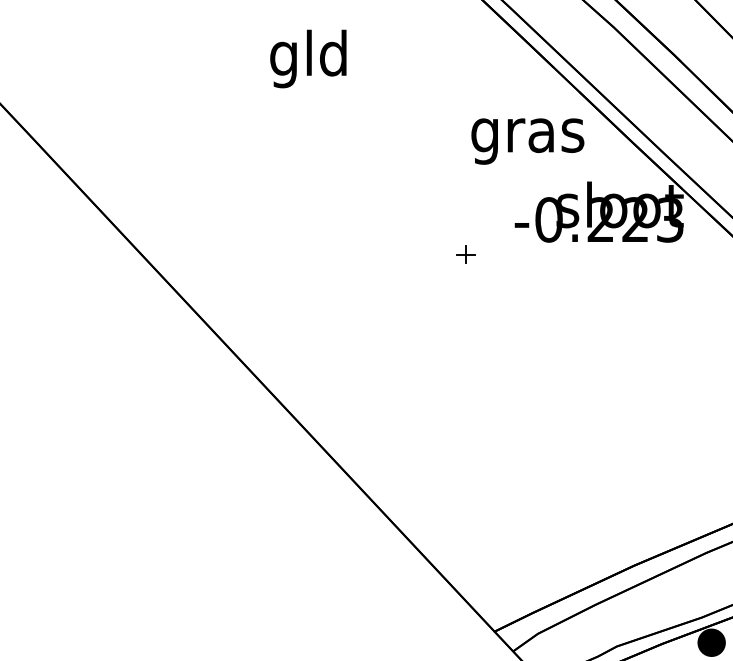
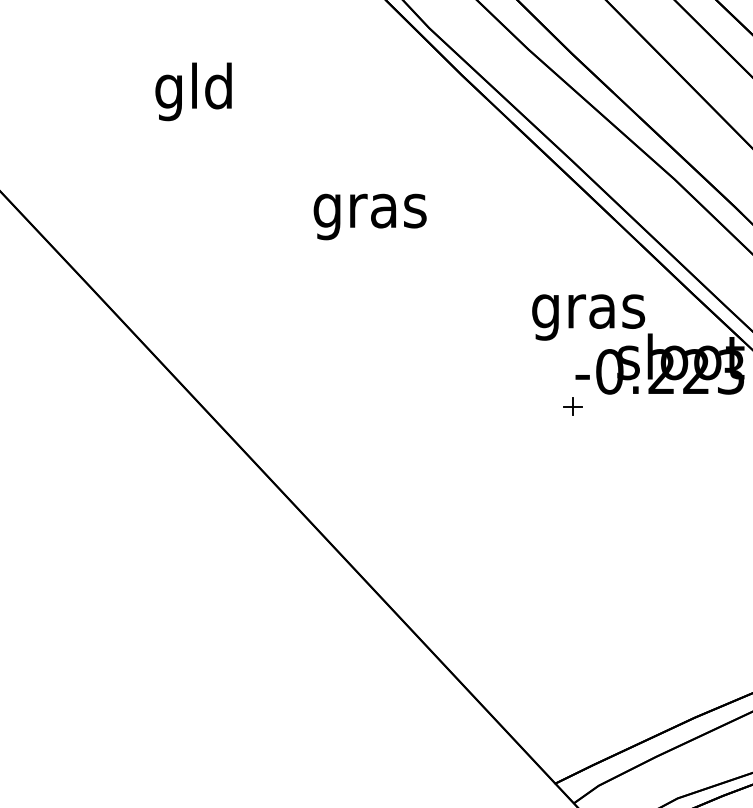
text: (308, 58) -> (369, 210), gld -> gras
text: (527, 141) -> (588, 317), moved
part: (465, 254) -> (572, 406), moved

